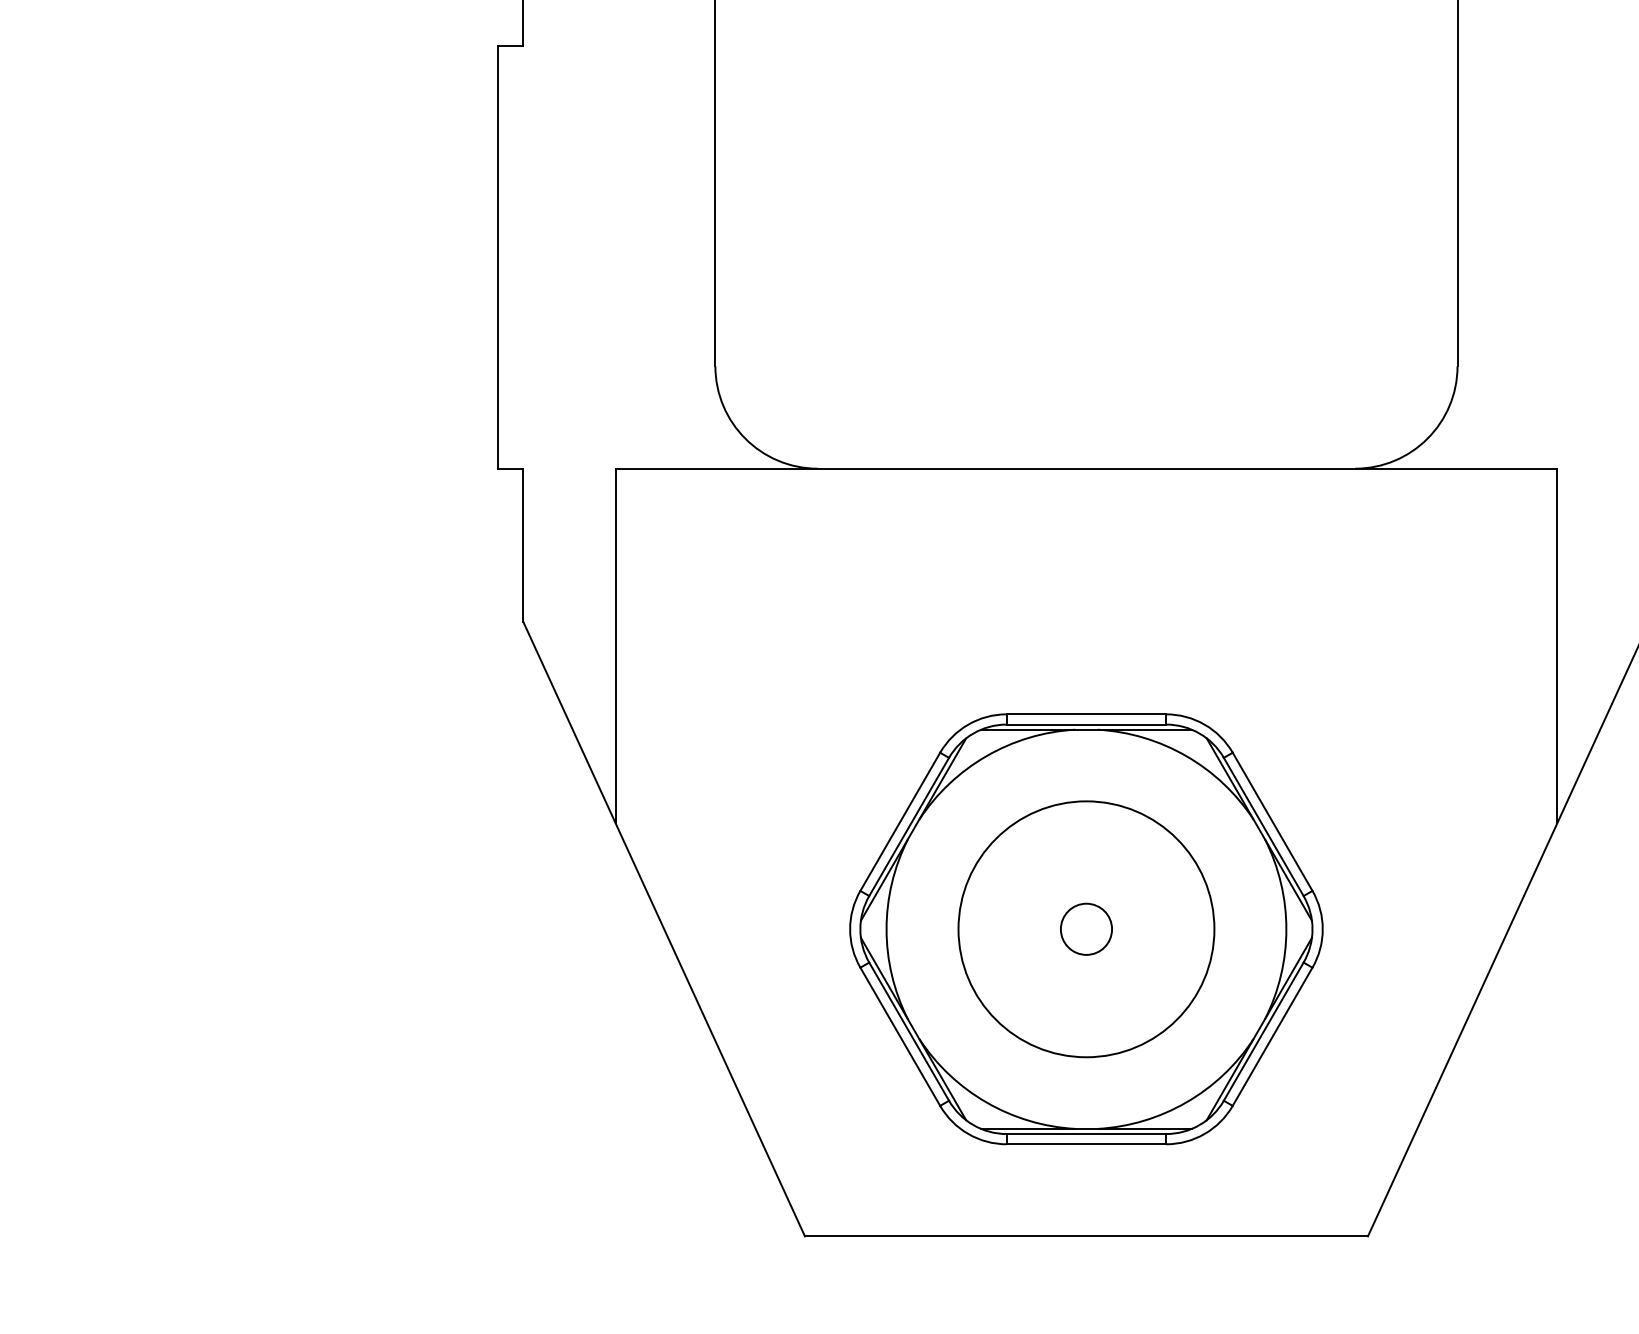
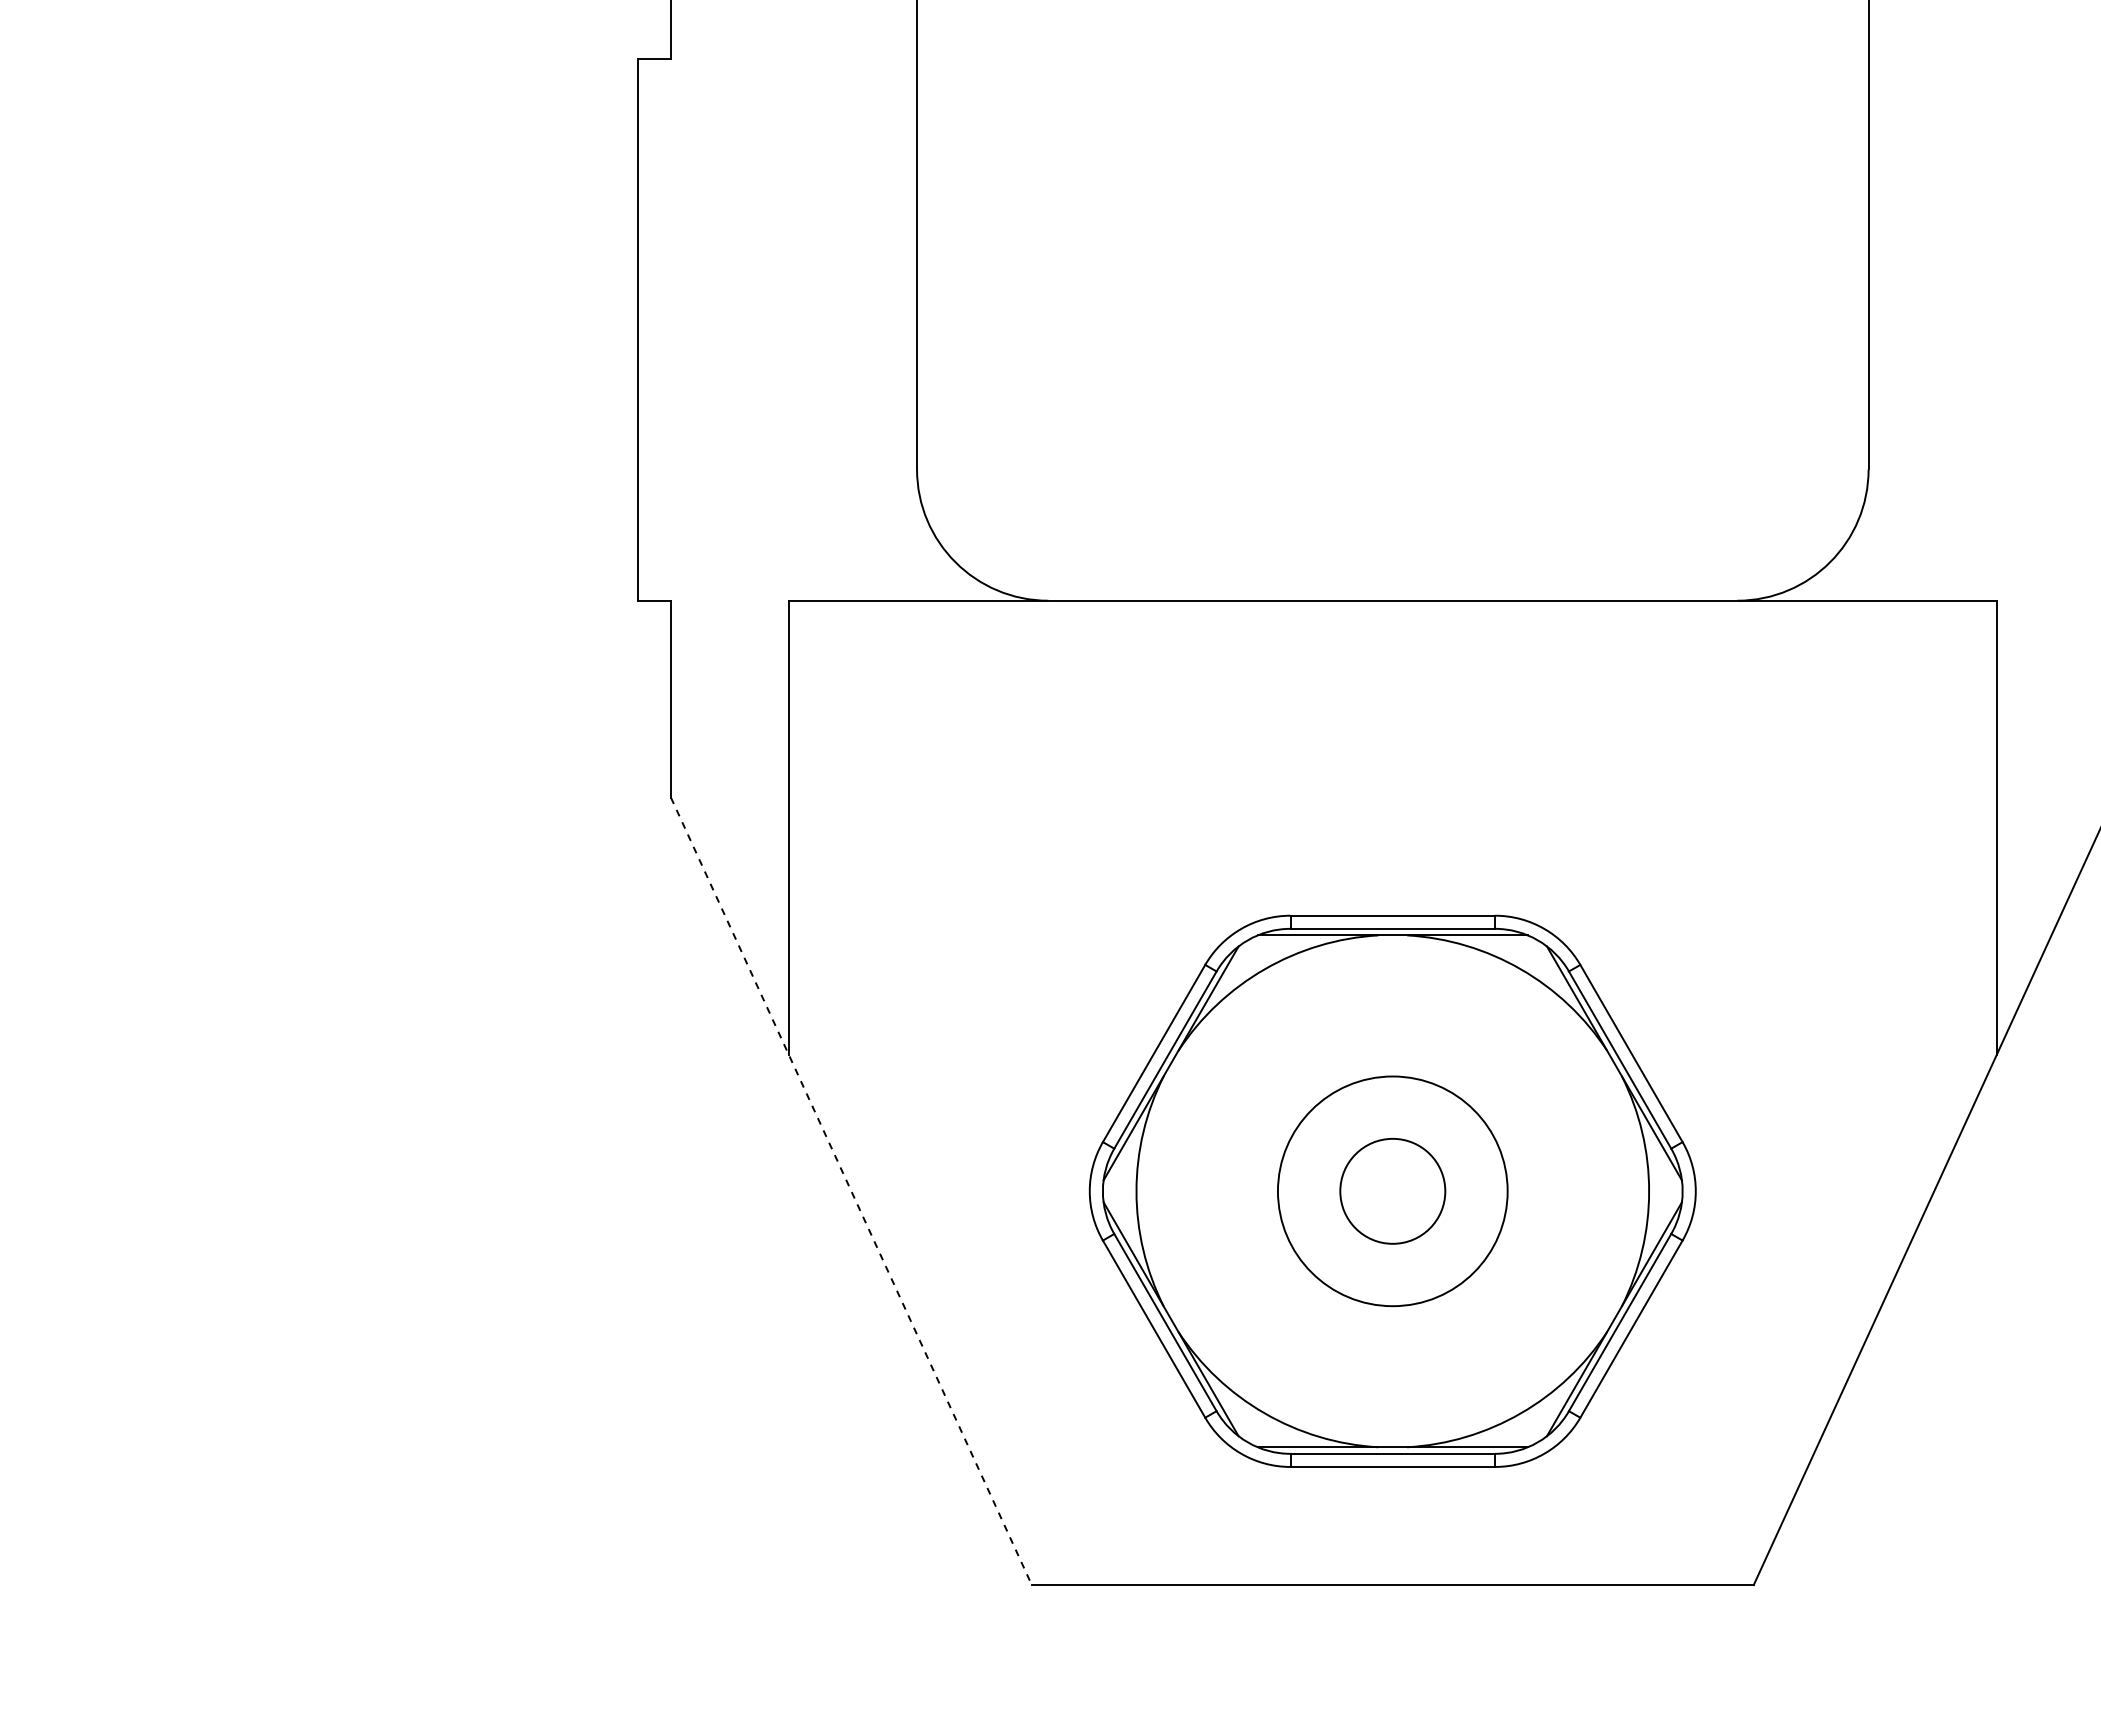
line: (664, 929) -> (851, 1191), solid -> dashed
circle: (1086, 929) -> (1392, 1191), size x0.7
circle: (1086, 929) -> (1392, 1191), size x1.6

